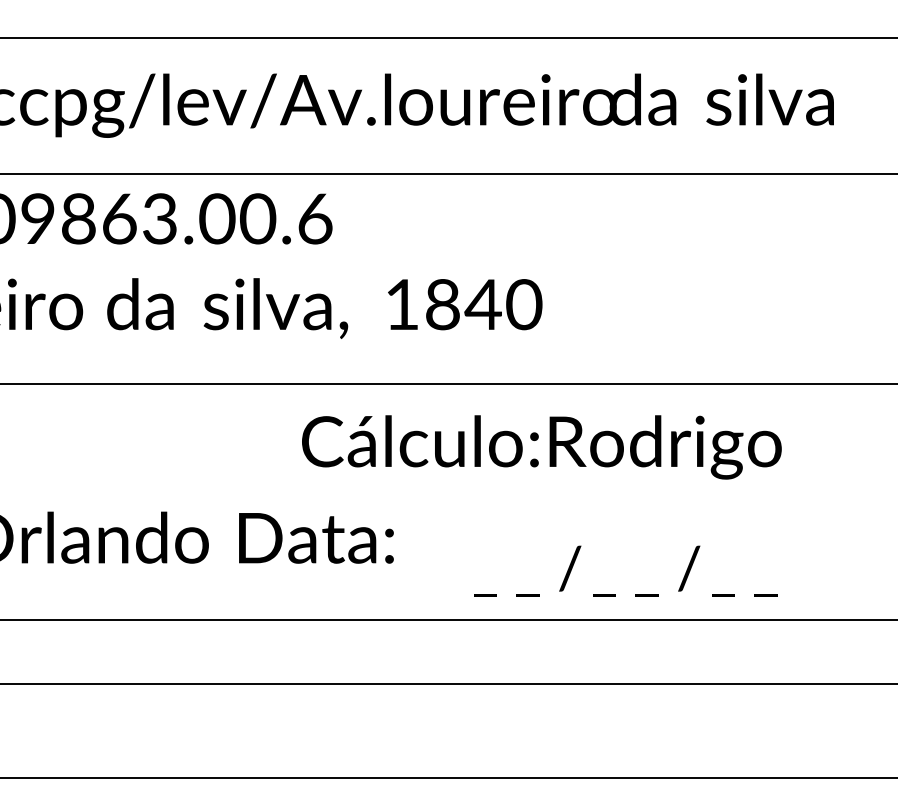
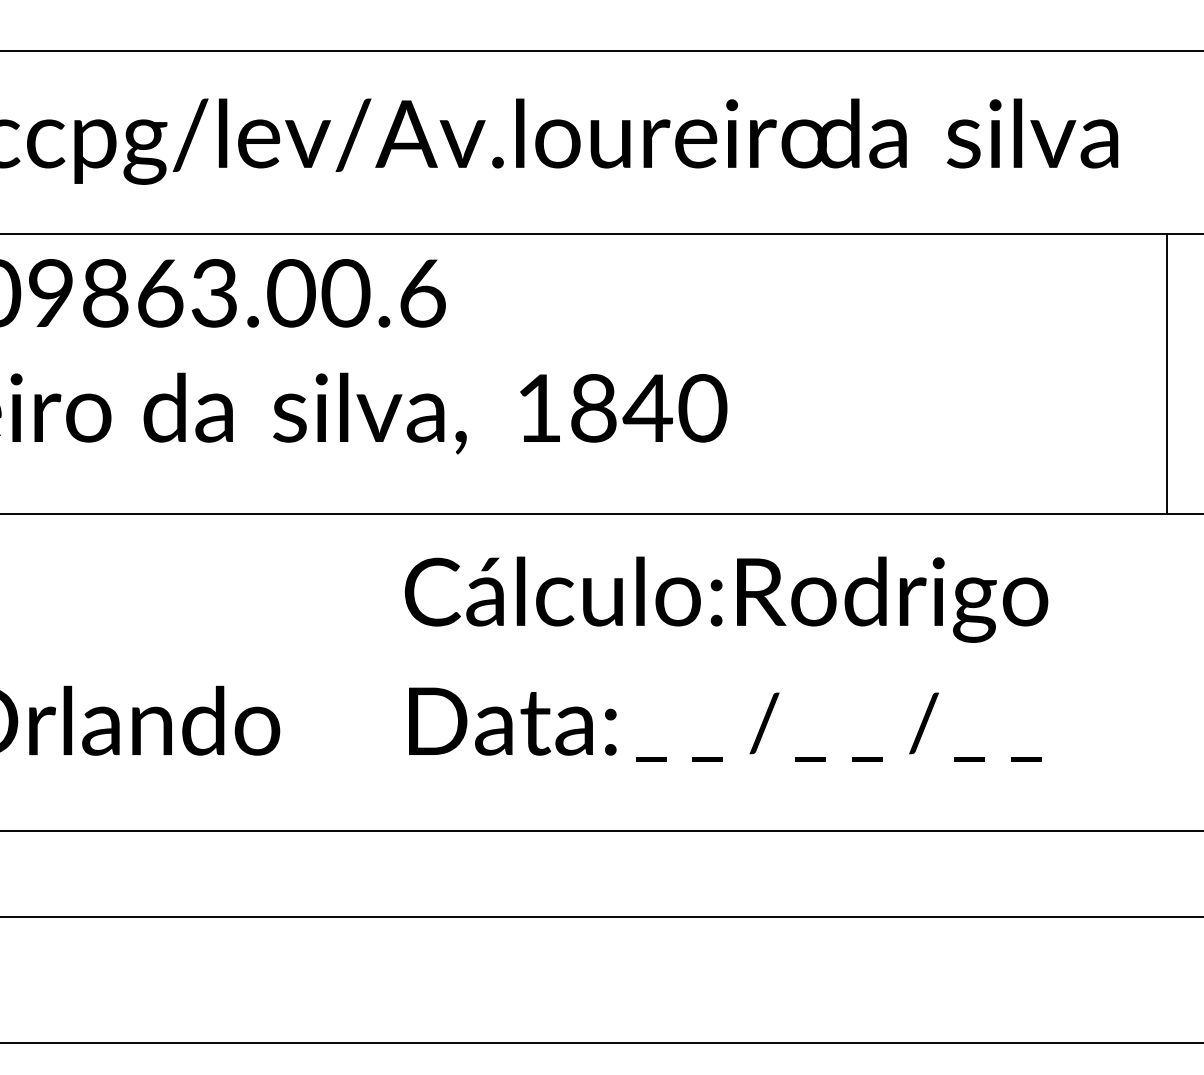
line: (870, 278) -> (1167, 373), added
text: (316, 538) -> (512, 721), moved
text: (625, 570) -> (838, 725), moved

